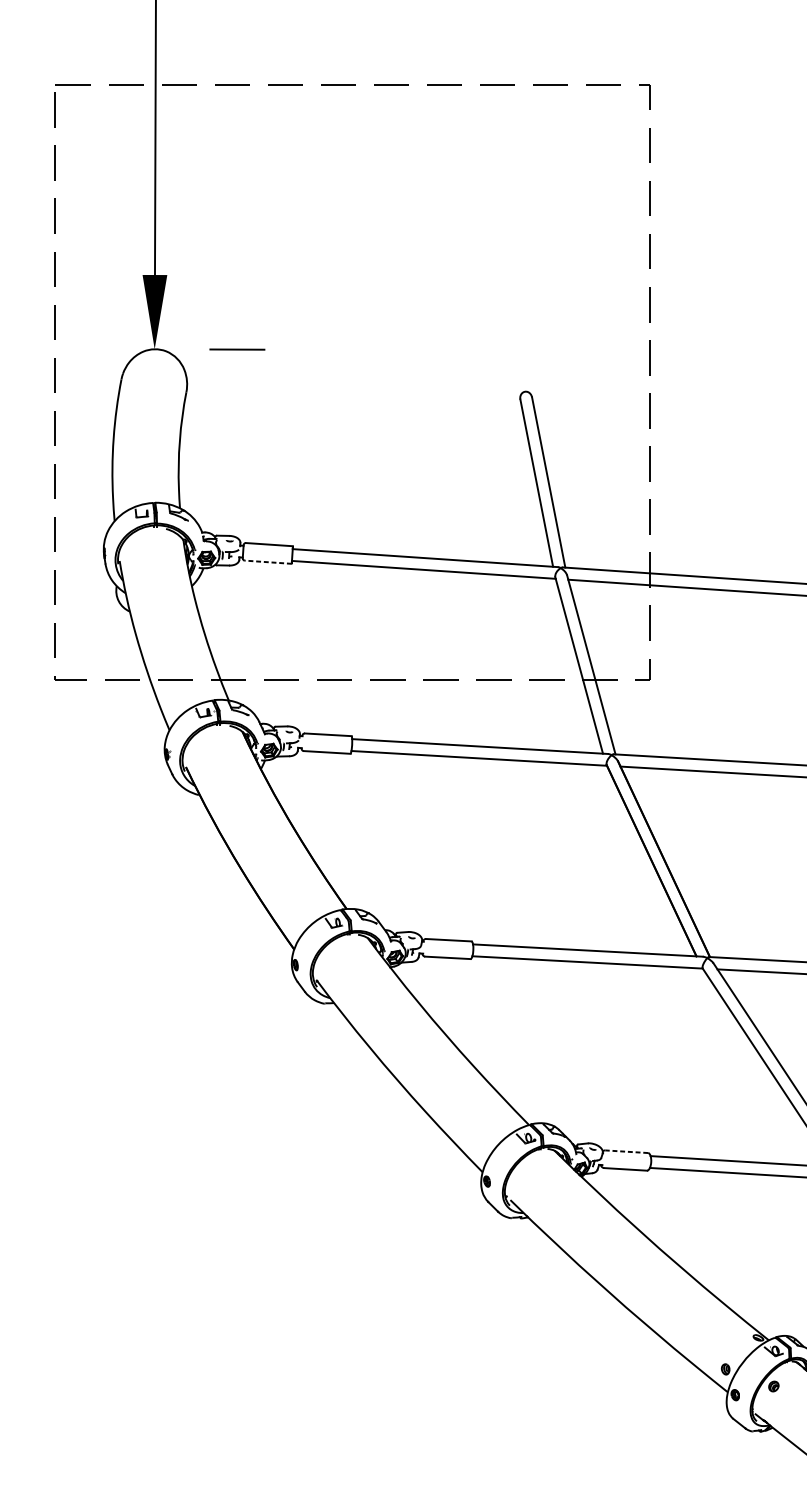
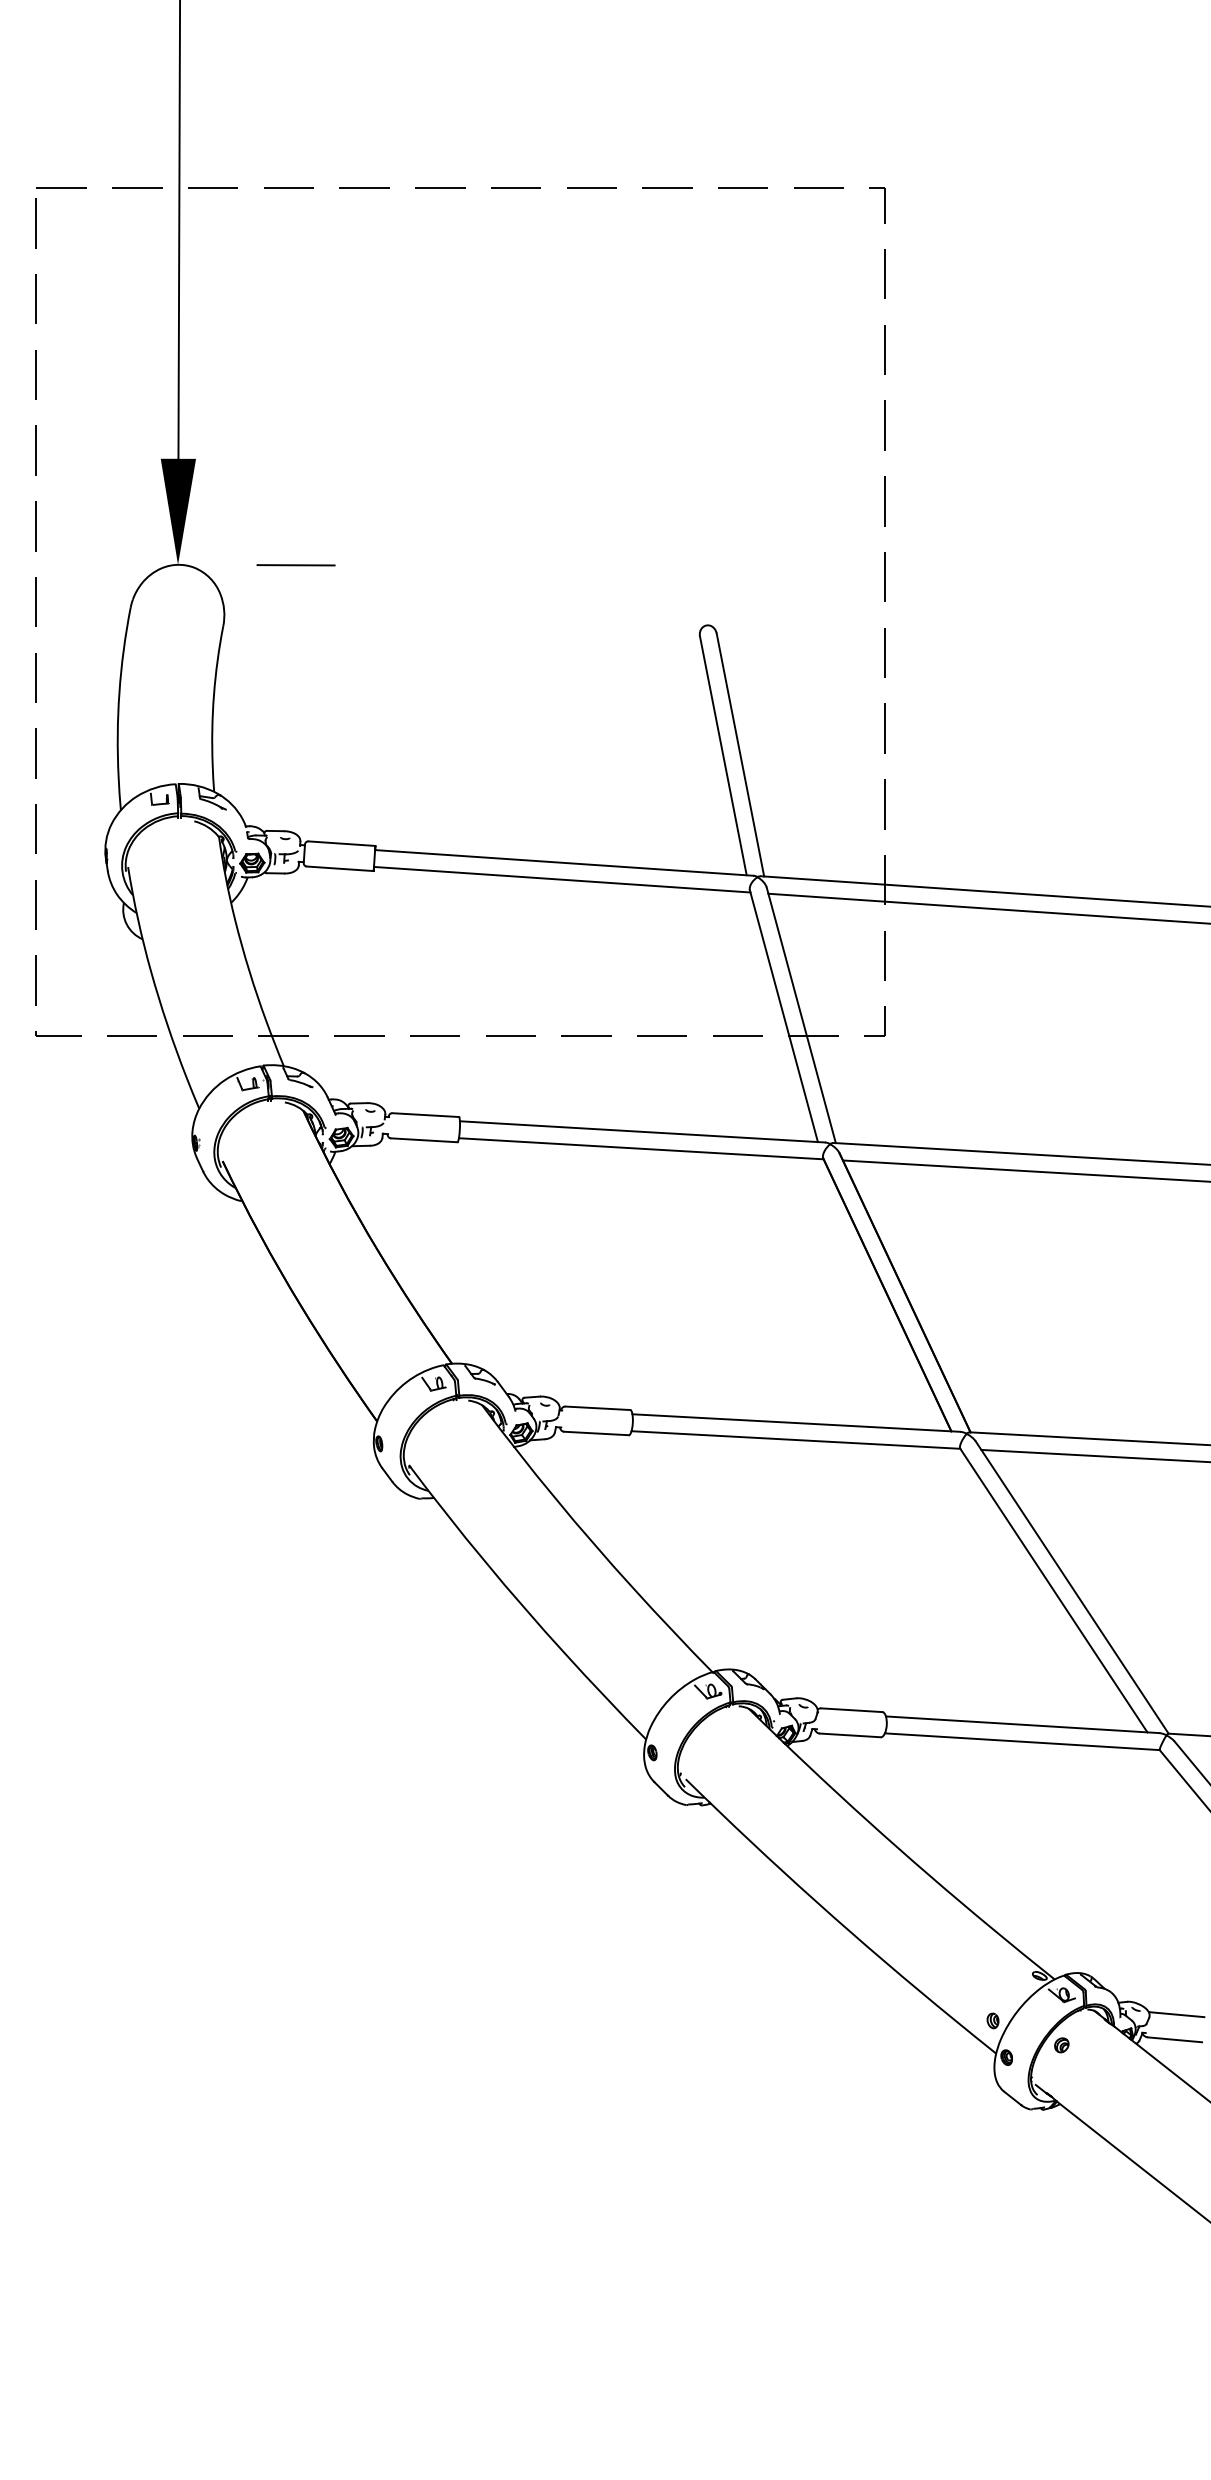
line: (268, 562) -> (340, 868), dashed -> solid
line: (626, 1151) -> (851, 1710), dashed -> solid

